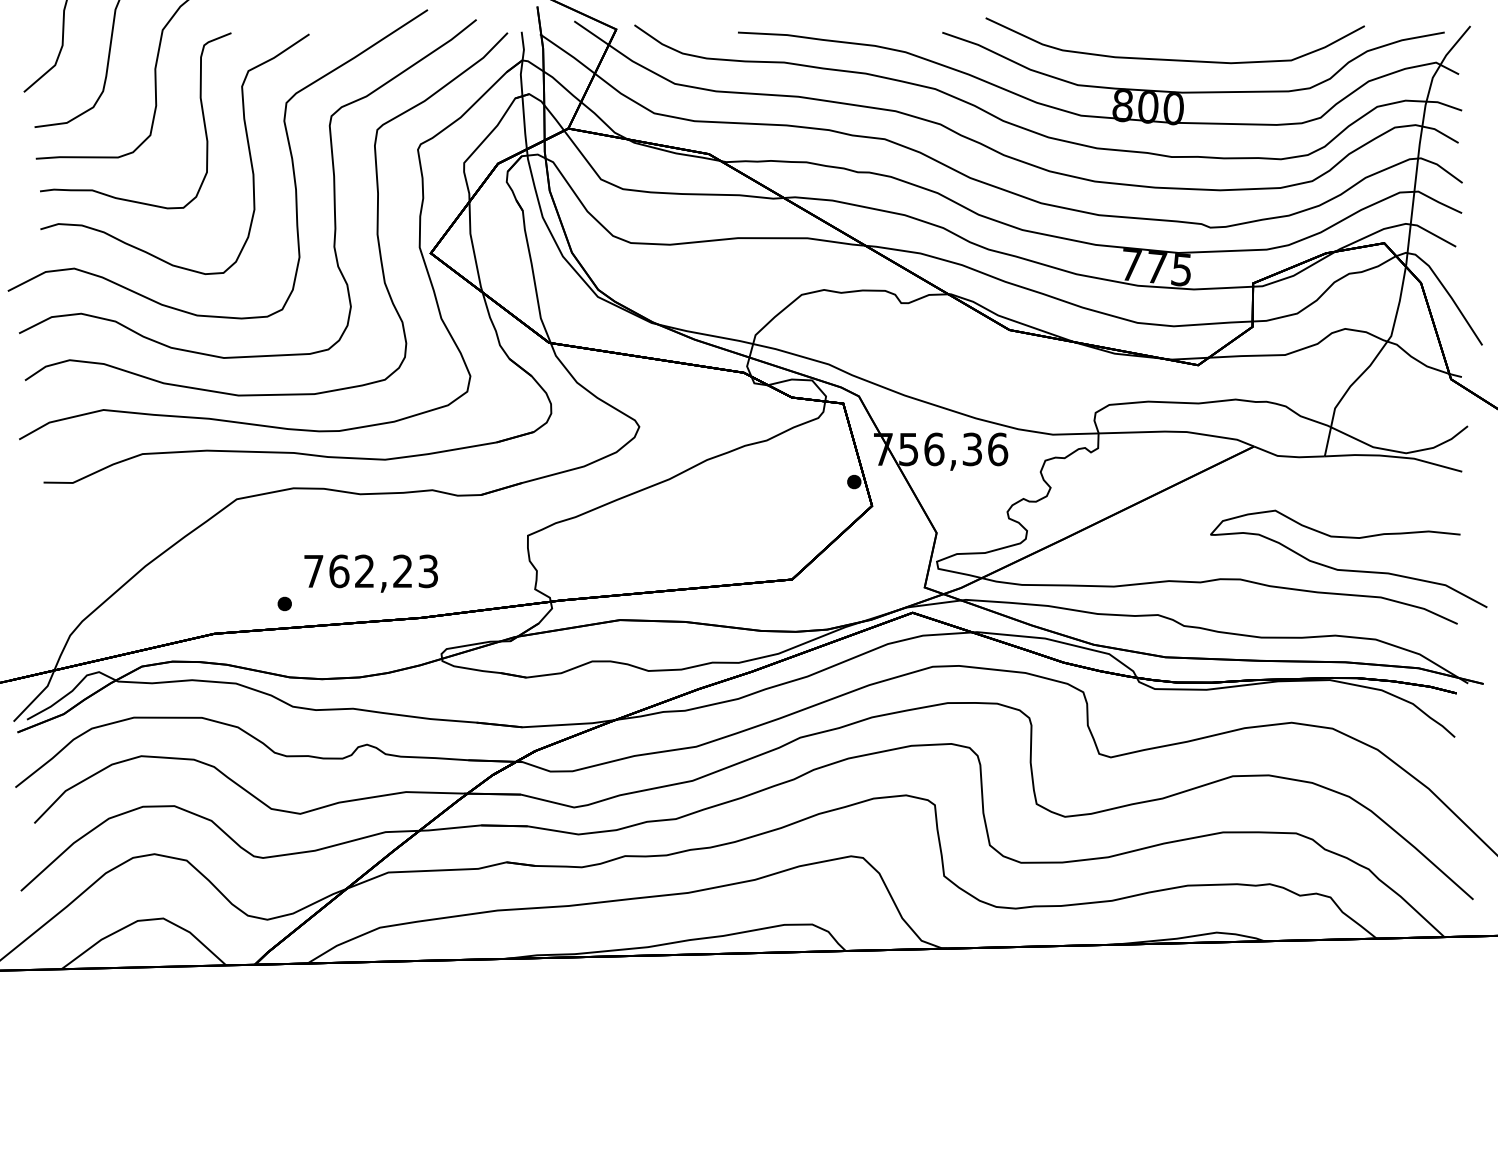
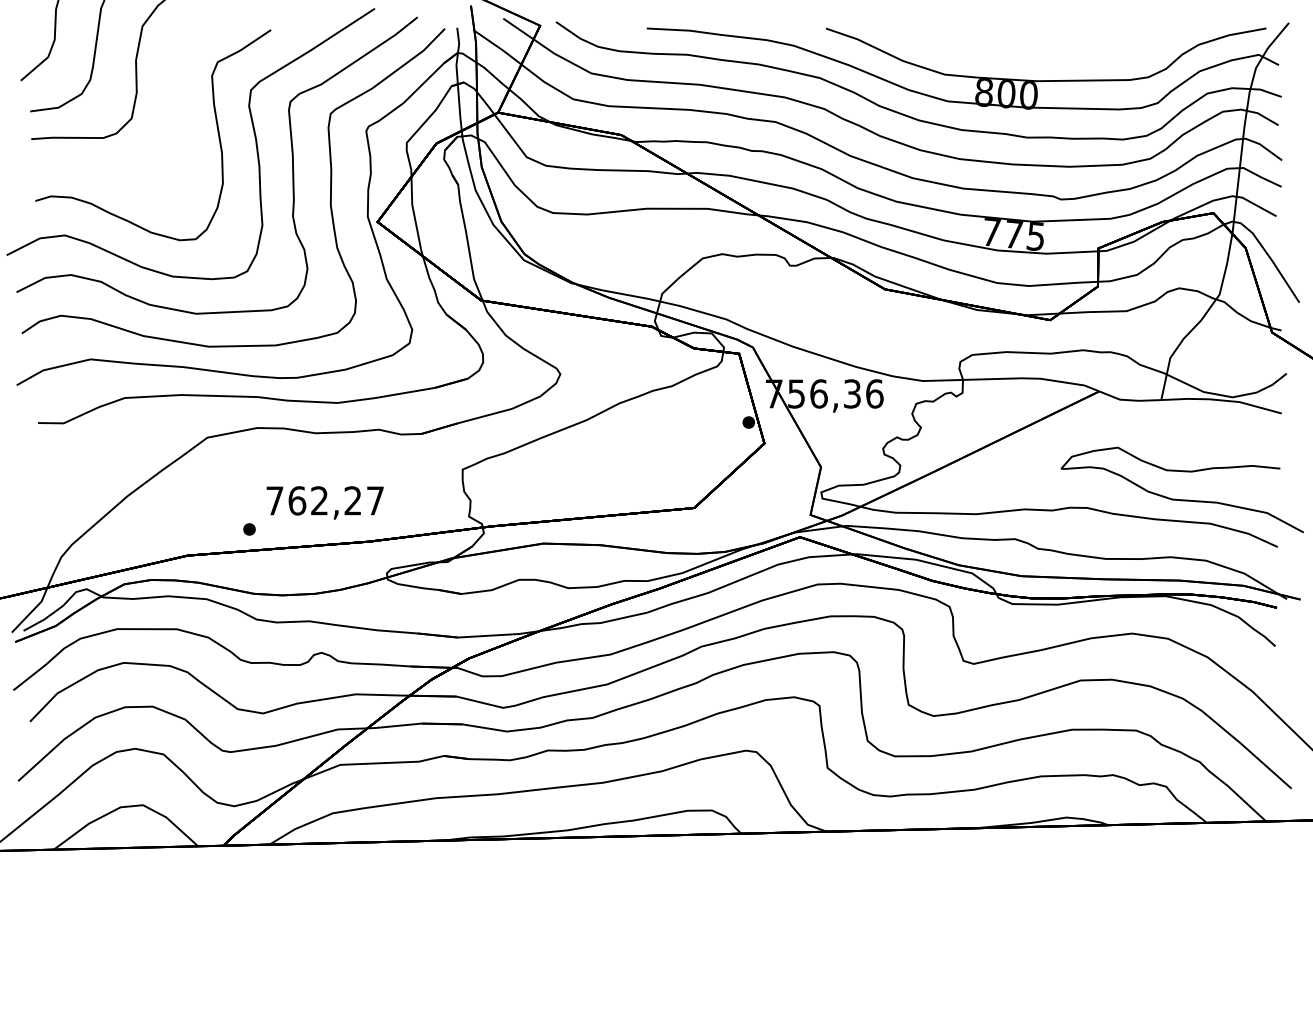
curve: (1174, 59) -> (1029, 52), removed
curve: (201, 111) -> (176, 97), removed
text: (427, 571) -> (374, 500), 762,23 -> 762,27

